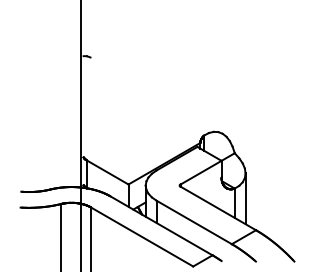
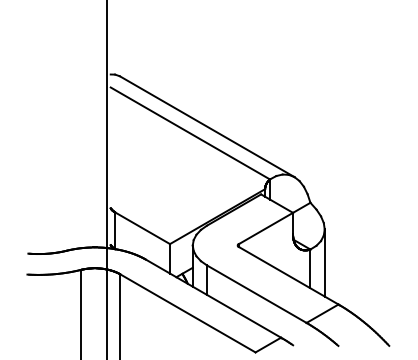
line: (156, 95) -> (206, 126), added
line: (143, 100) -> (189, 133), added

